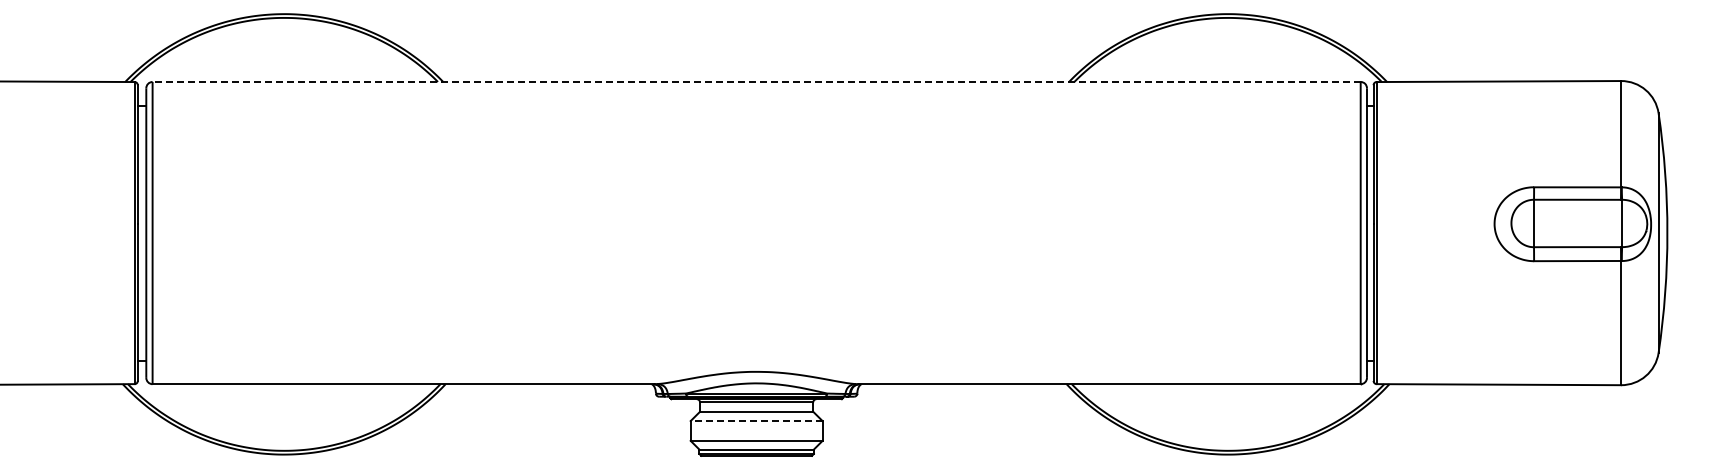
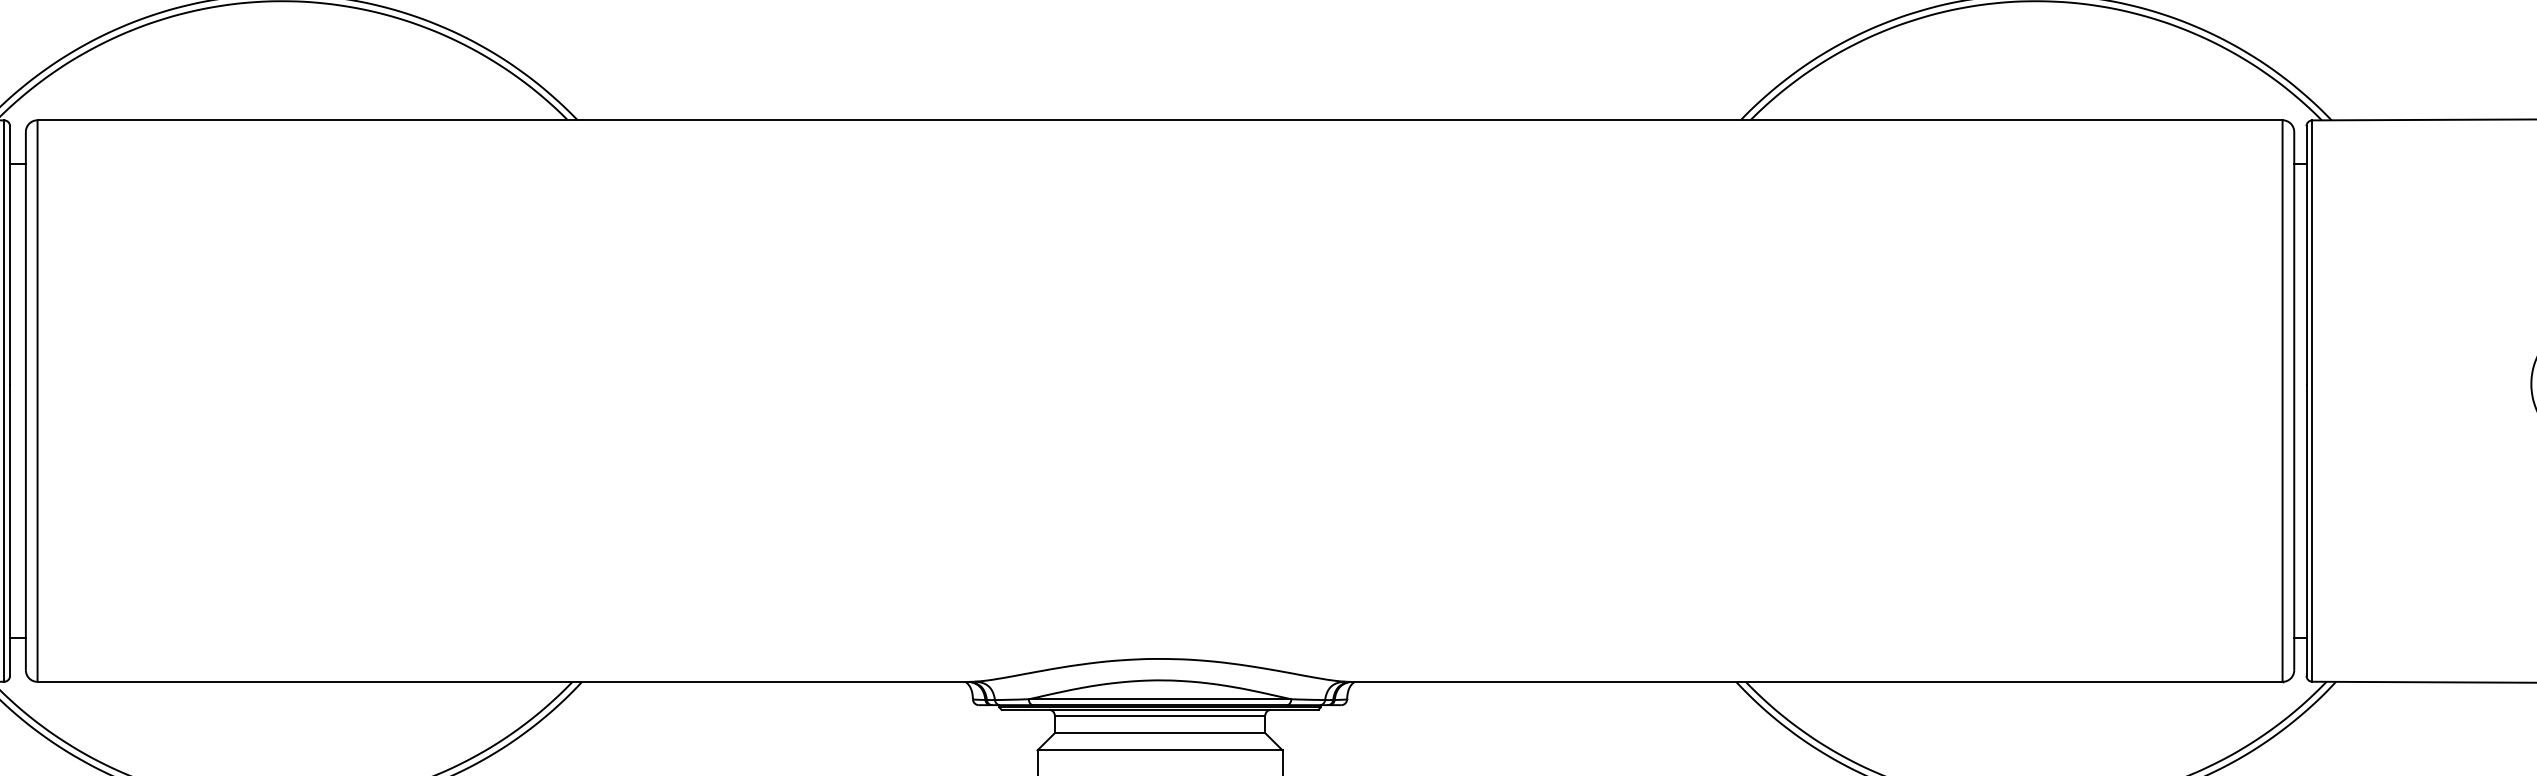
line: (756, 81) -> (1159, 119), dashed -> solid
line: (756, 421) -> (1159, 751), dashed -> solid

